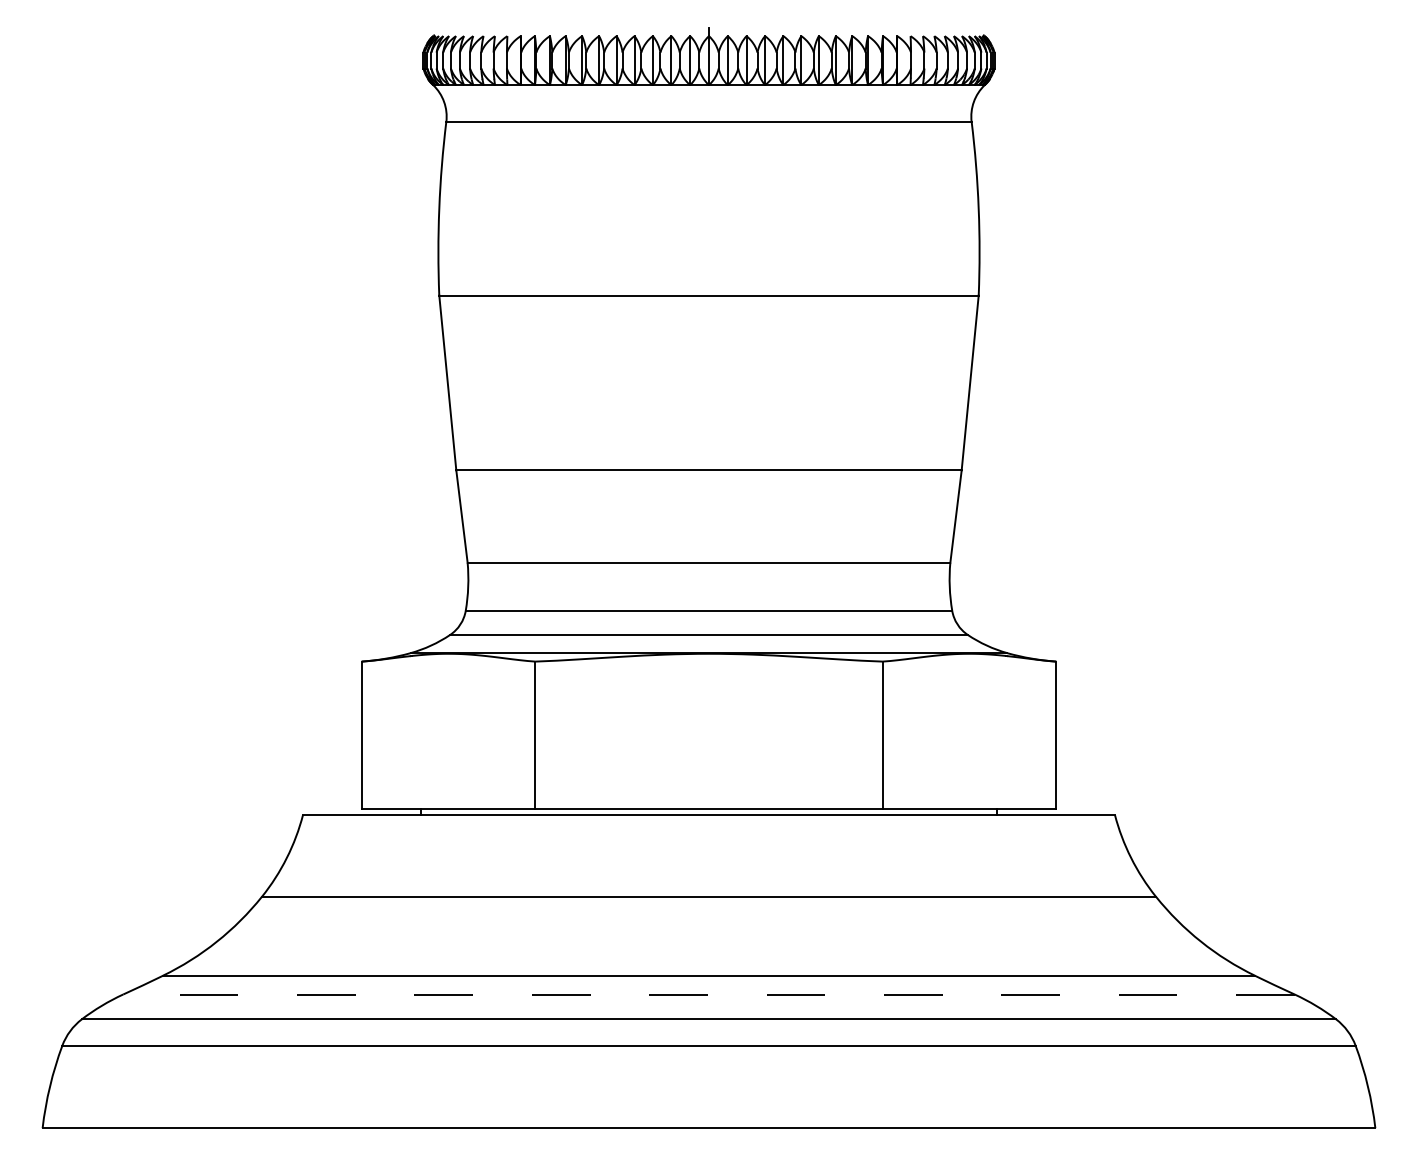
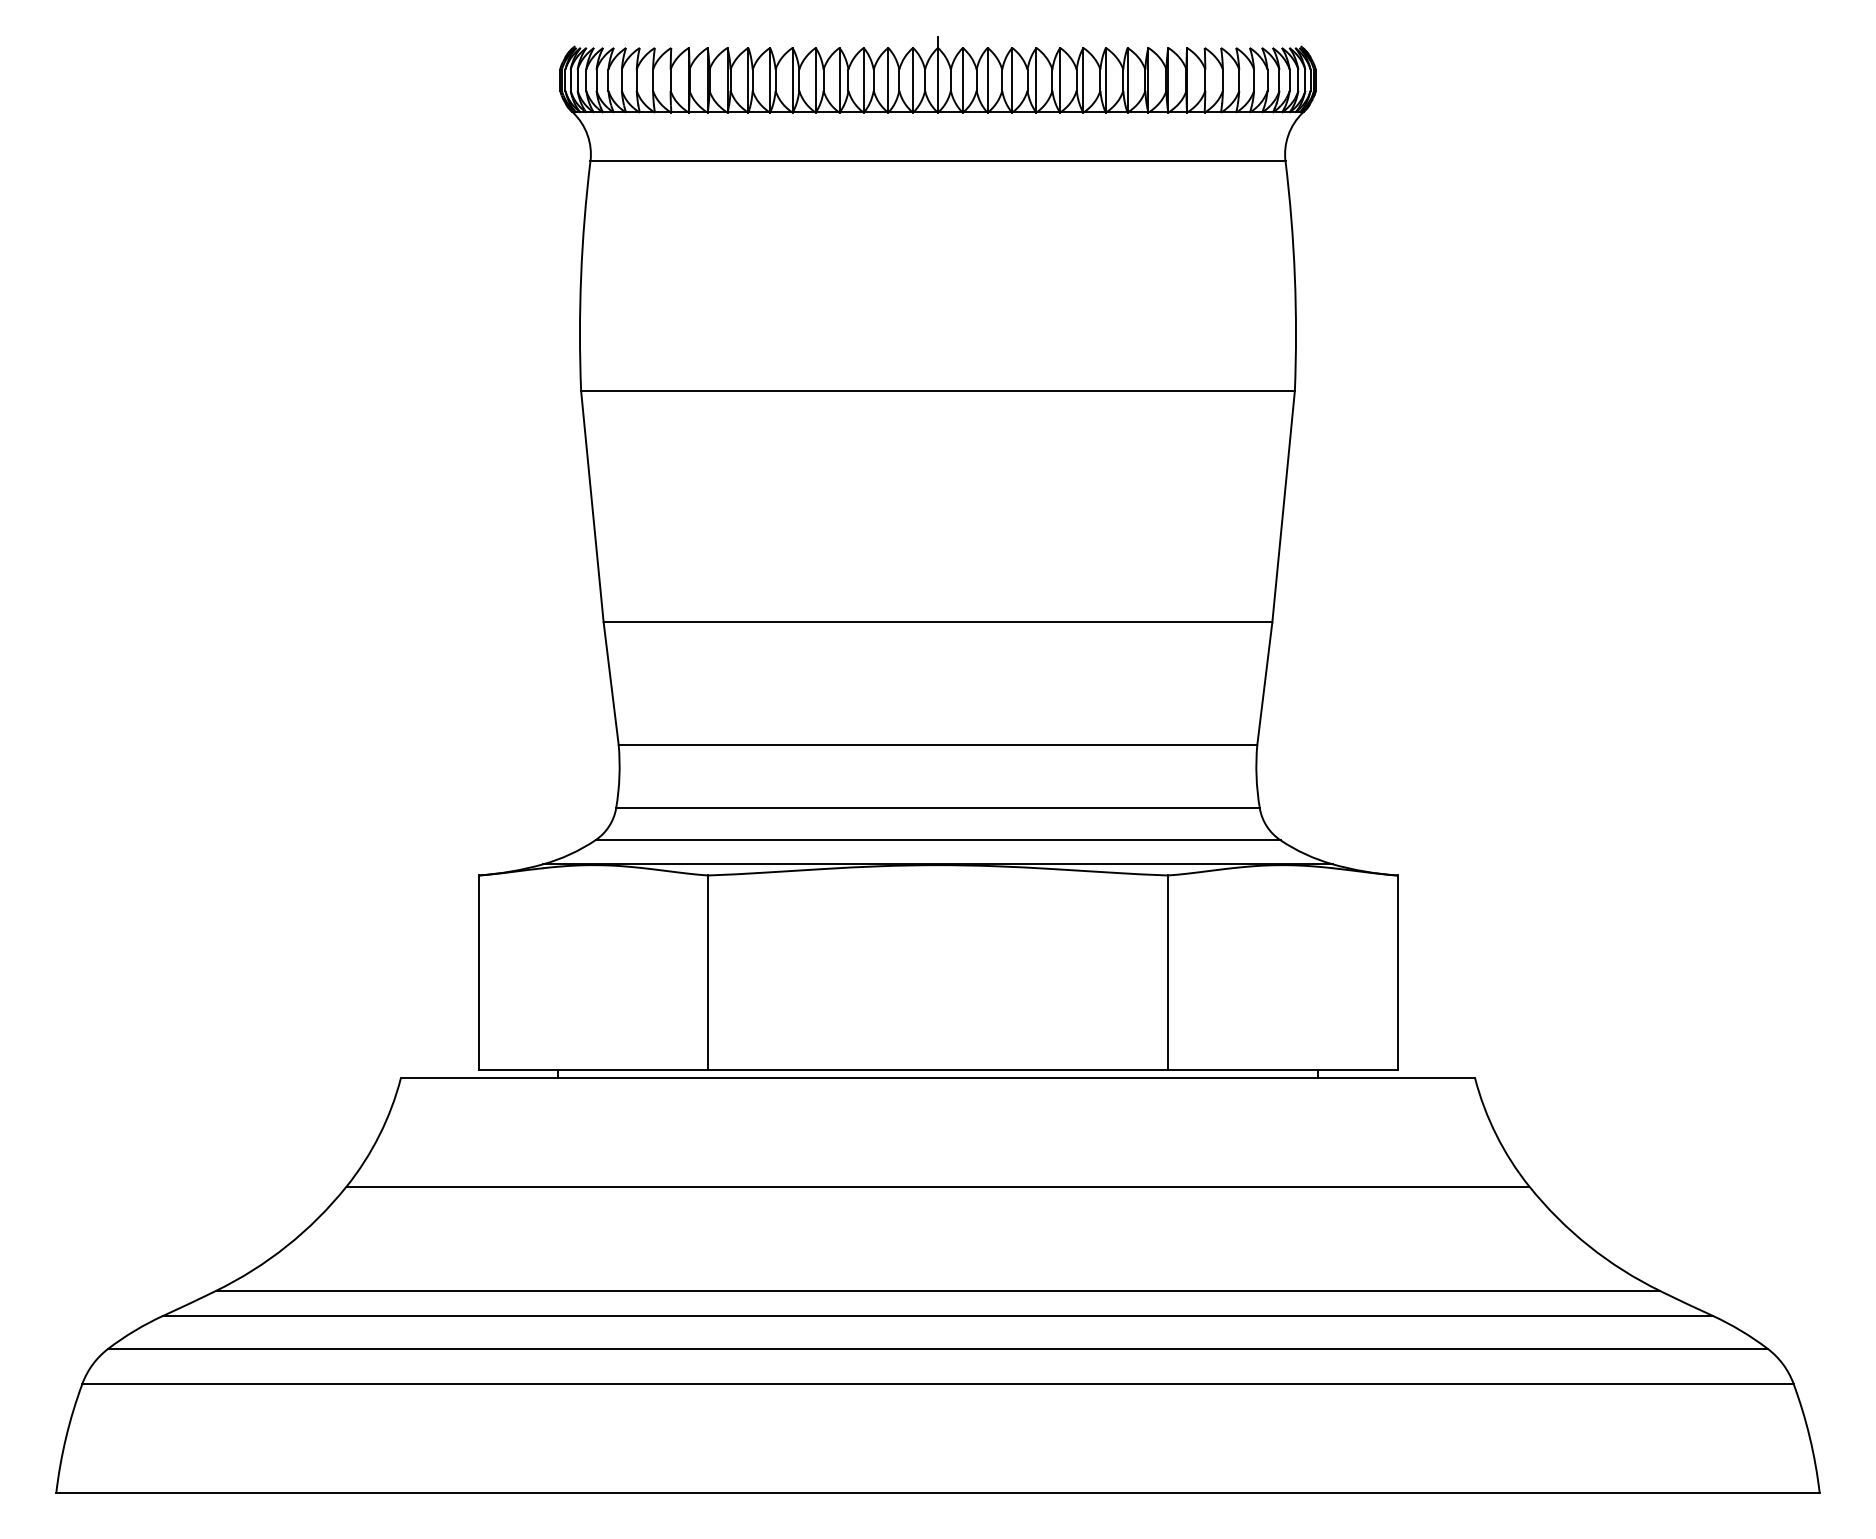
line: (709, 994) -> (938, 1315), dashed -> solid

